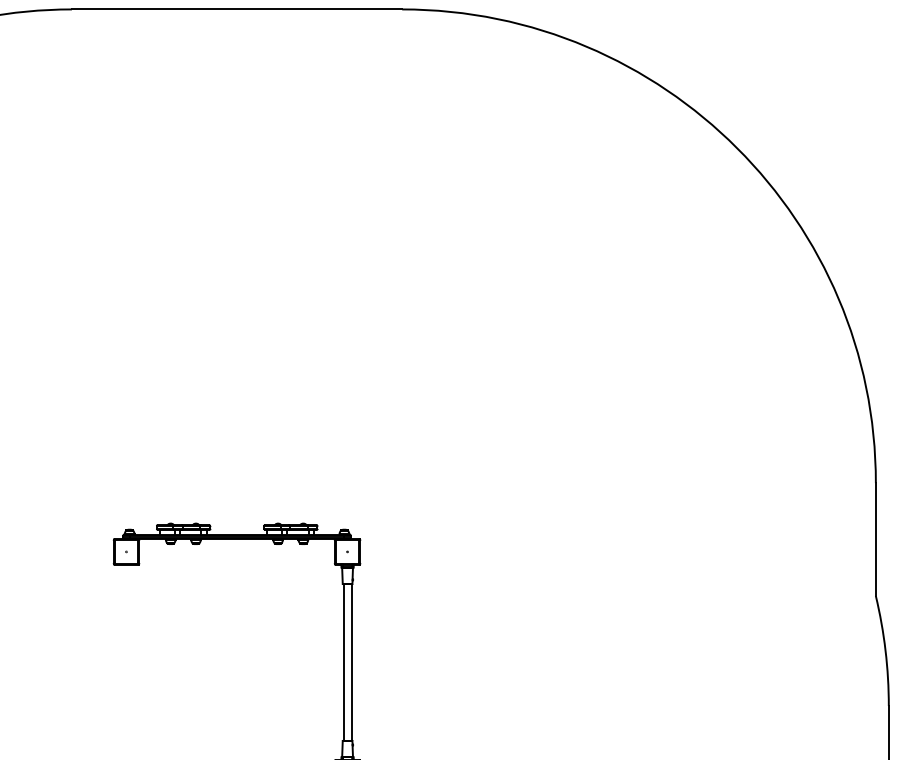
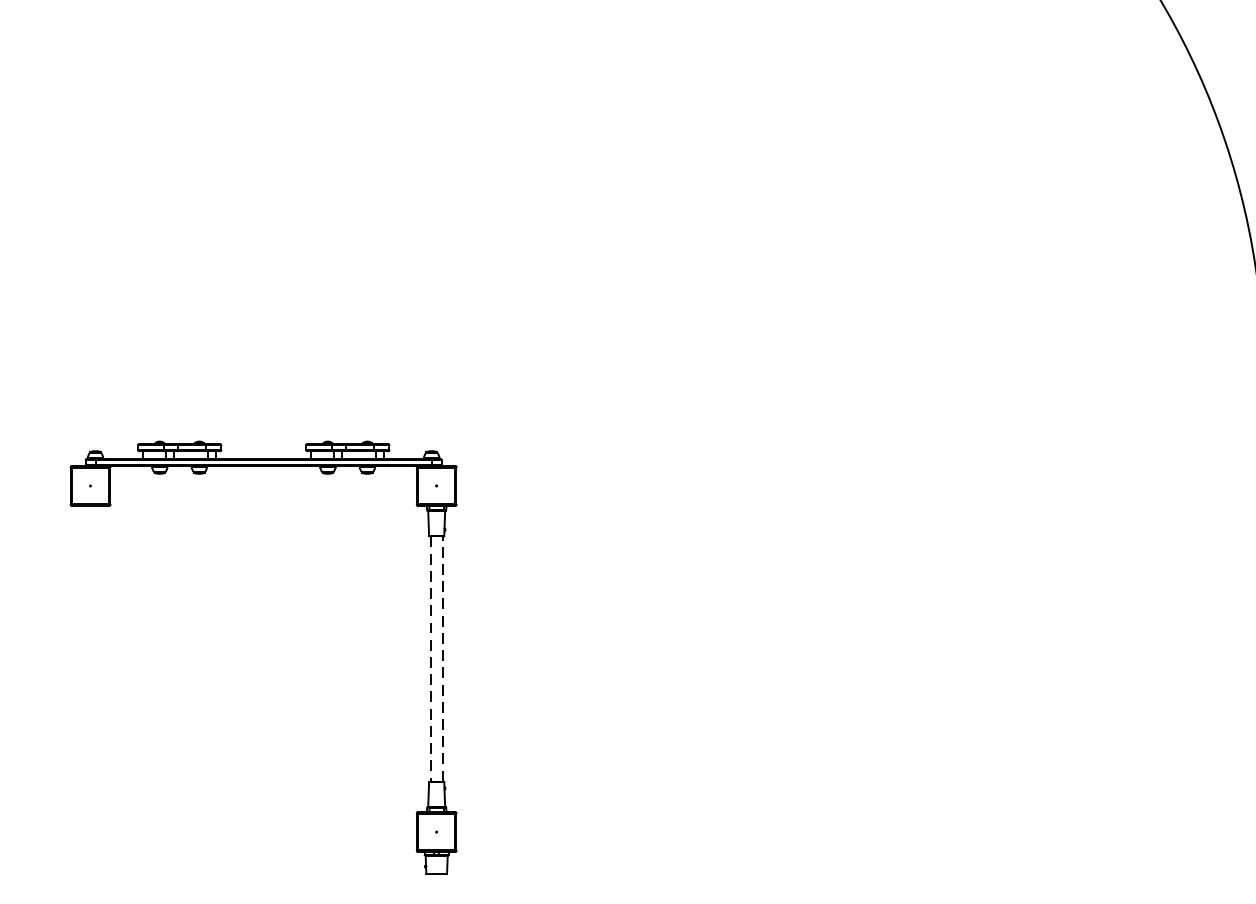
line: (351, 661) -> (442, 657), solid -> dashed
line: (343, 662) -> (430, 659), solid -> dashed

